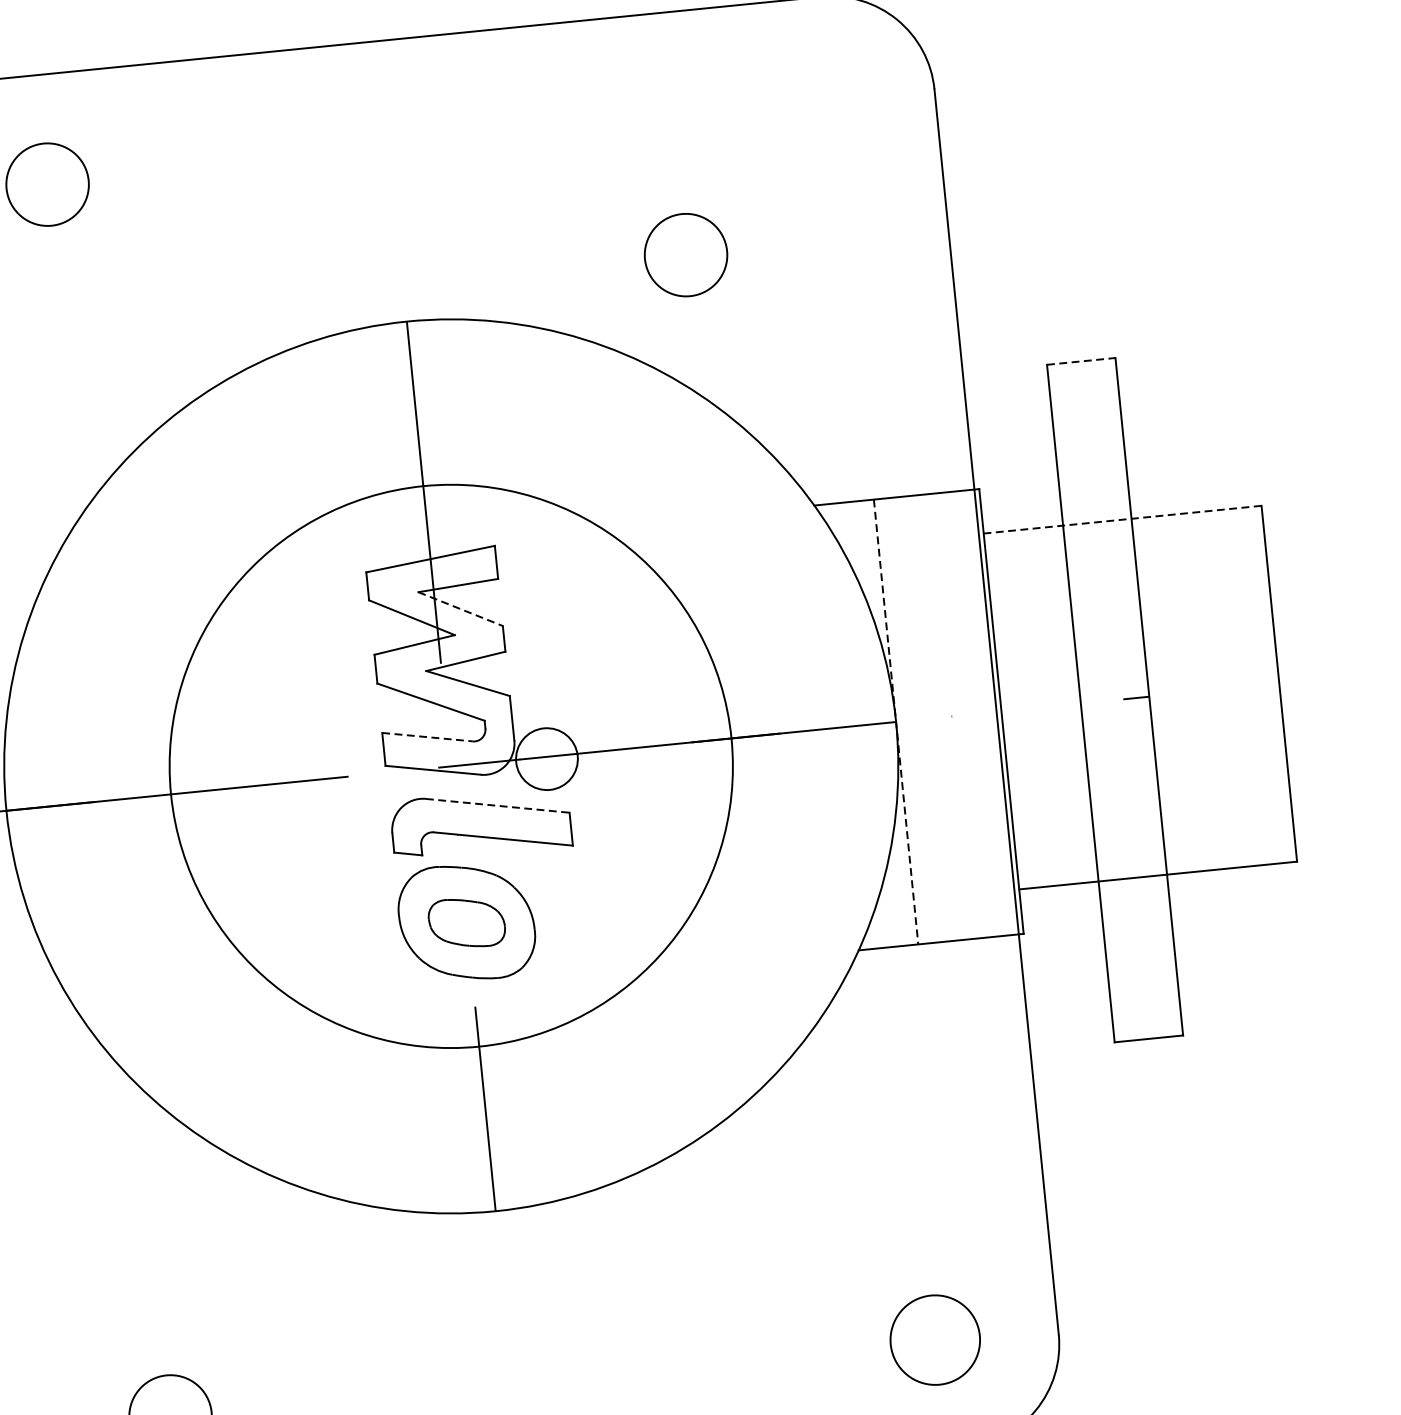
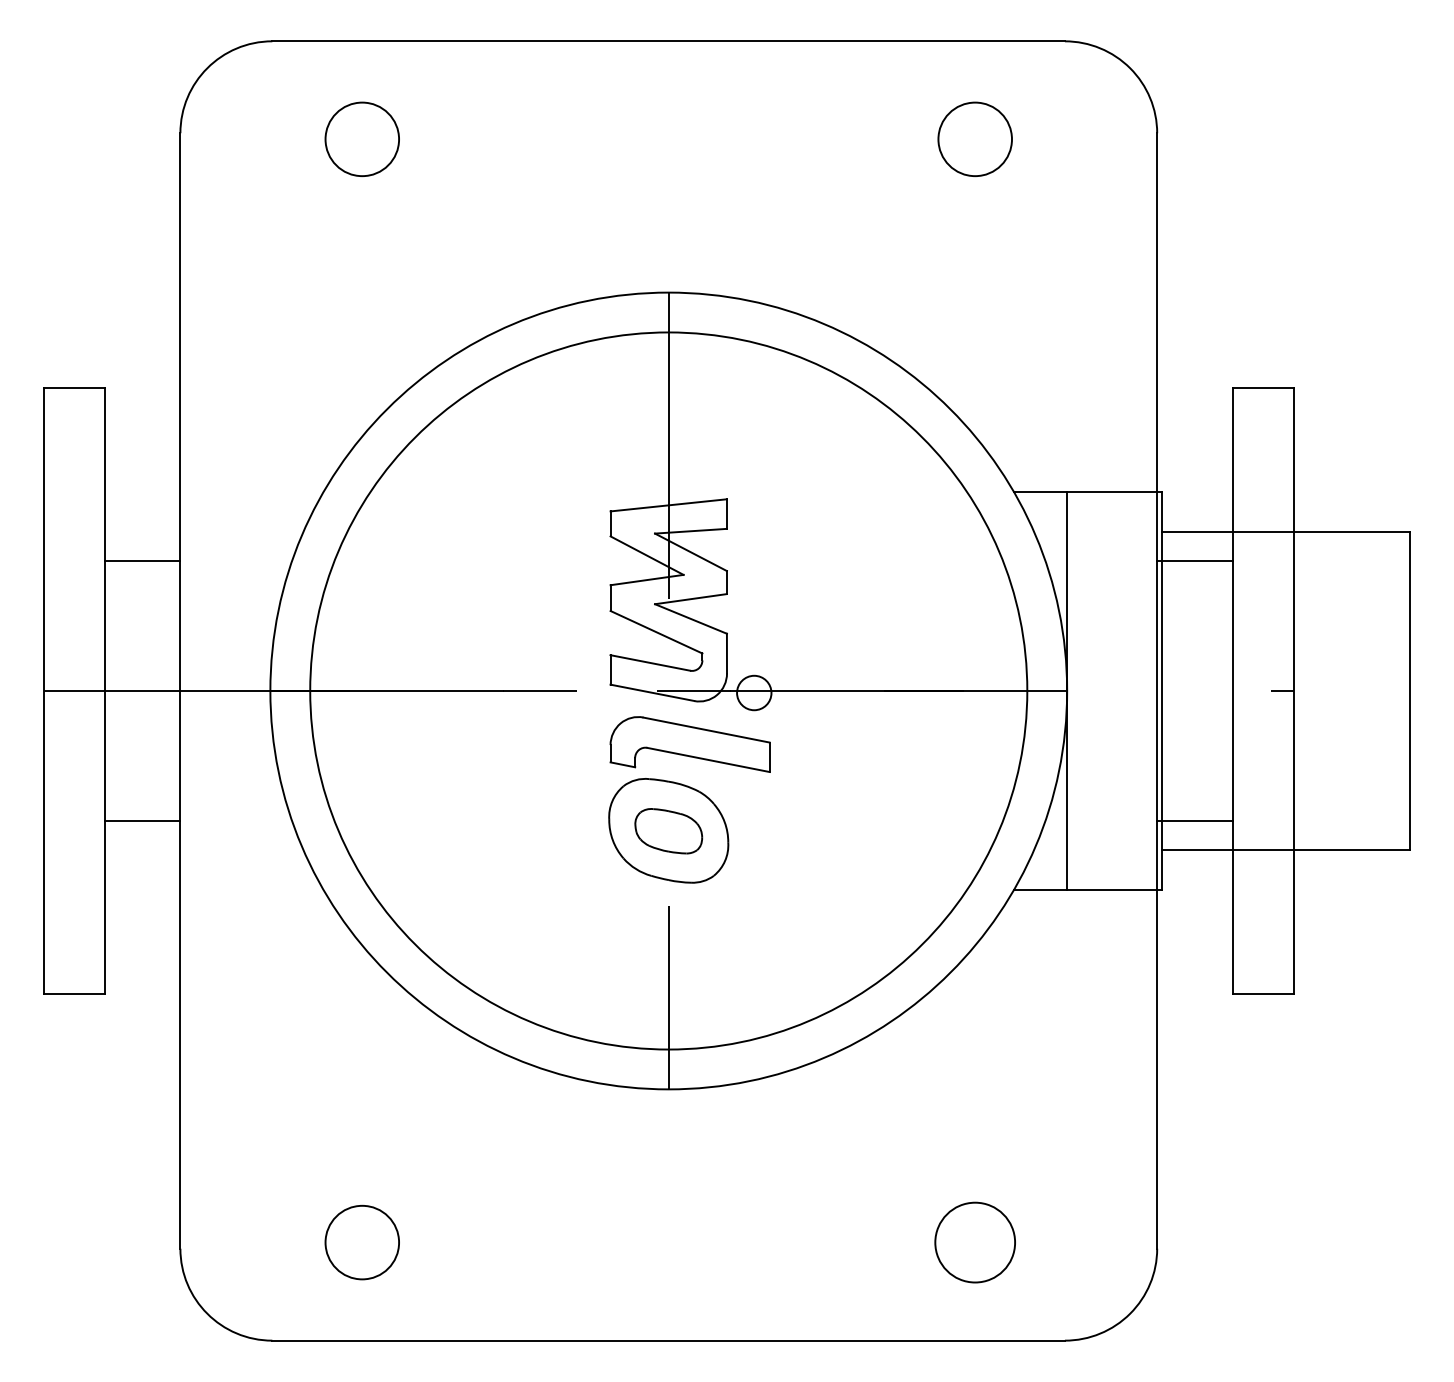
circle: (685, 254) -> (974, 138), moved
line: (1081, 361) -> (1263, 387), dashed -> solid
line: (1122, 519) -> (1285, 531), dashed -> solid
line: (1023, 563) -> (1194, 561), added
line: (460, 609) -> (690, 552), dashed -> solid
line: (896, 722) -> (1067, 691), dashed -> solid
line: (427, 736) -> (650, 662), dashed -> solid
circle: (547, 758) -> (754, 692), size x0.62
circle: (450, 765) -> (668, 690), size x1.43
line: (498, 806) -> (707, 730), dashed -> solid
line: (1052, 852) -> (1194, 820), added
circle: (934, 1340) -> (974, 1242), moved

